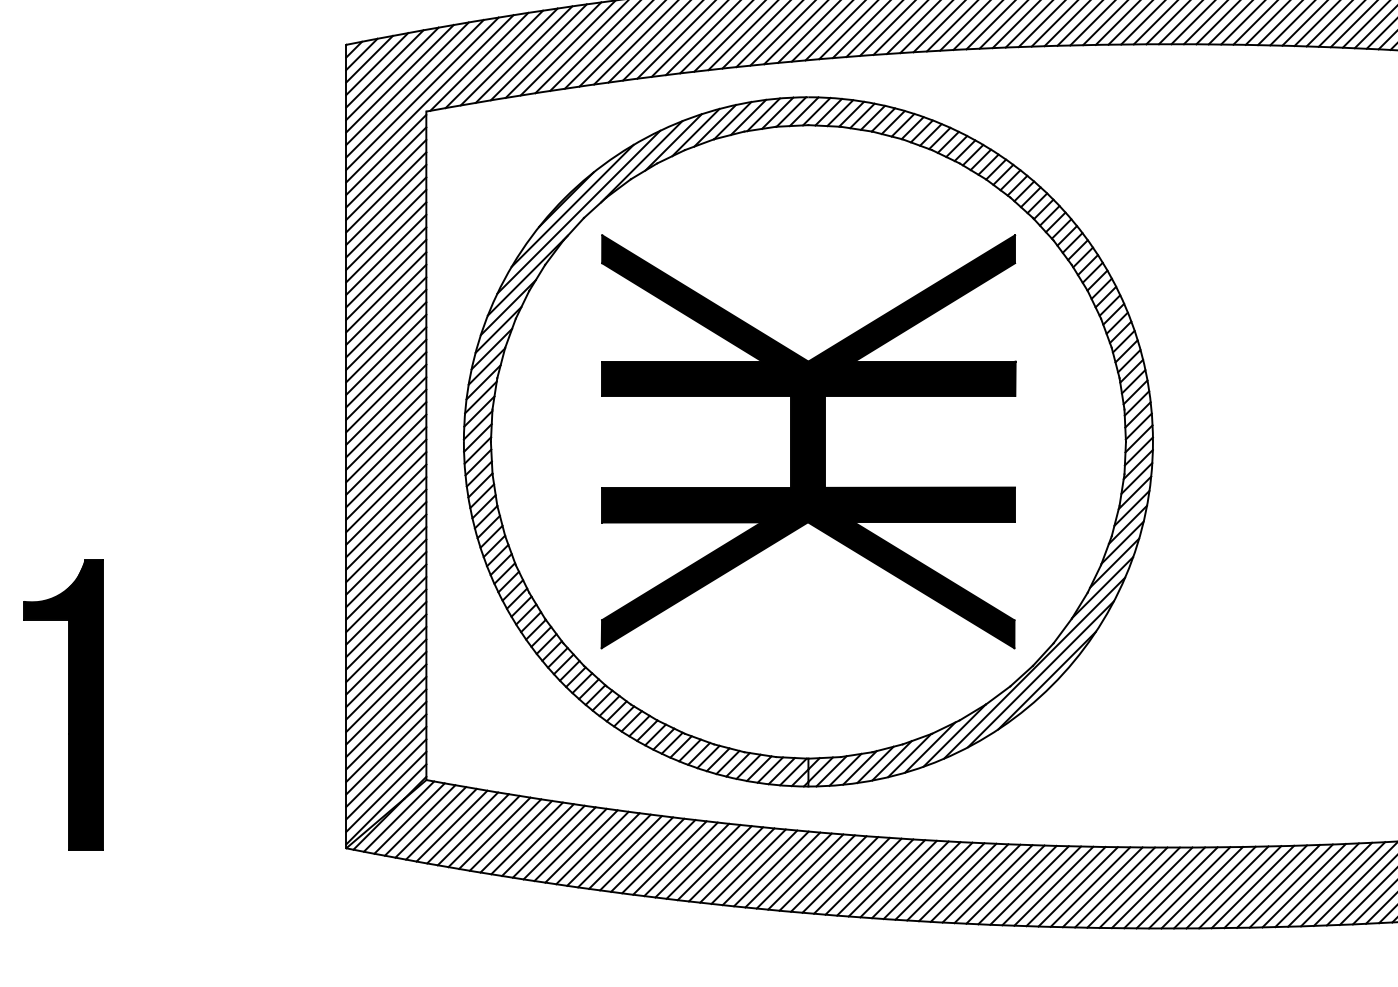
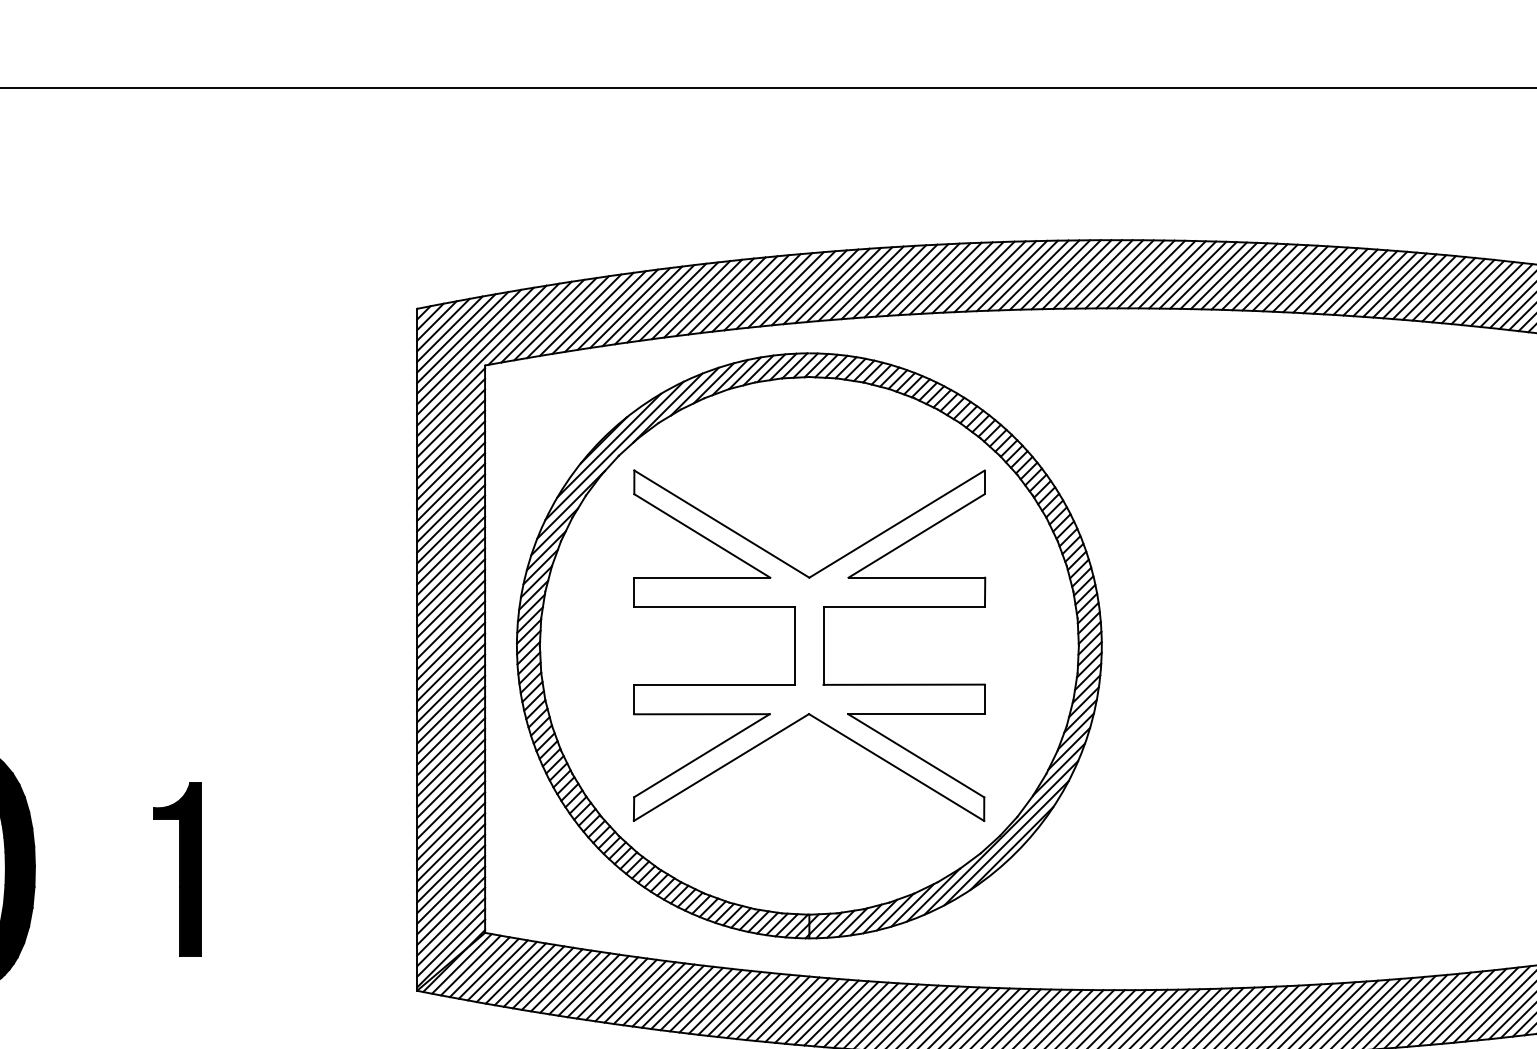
fill: (808, 441) -> (809, 645), removed
part: (63, 705) -> (177, 869), size x0.7

